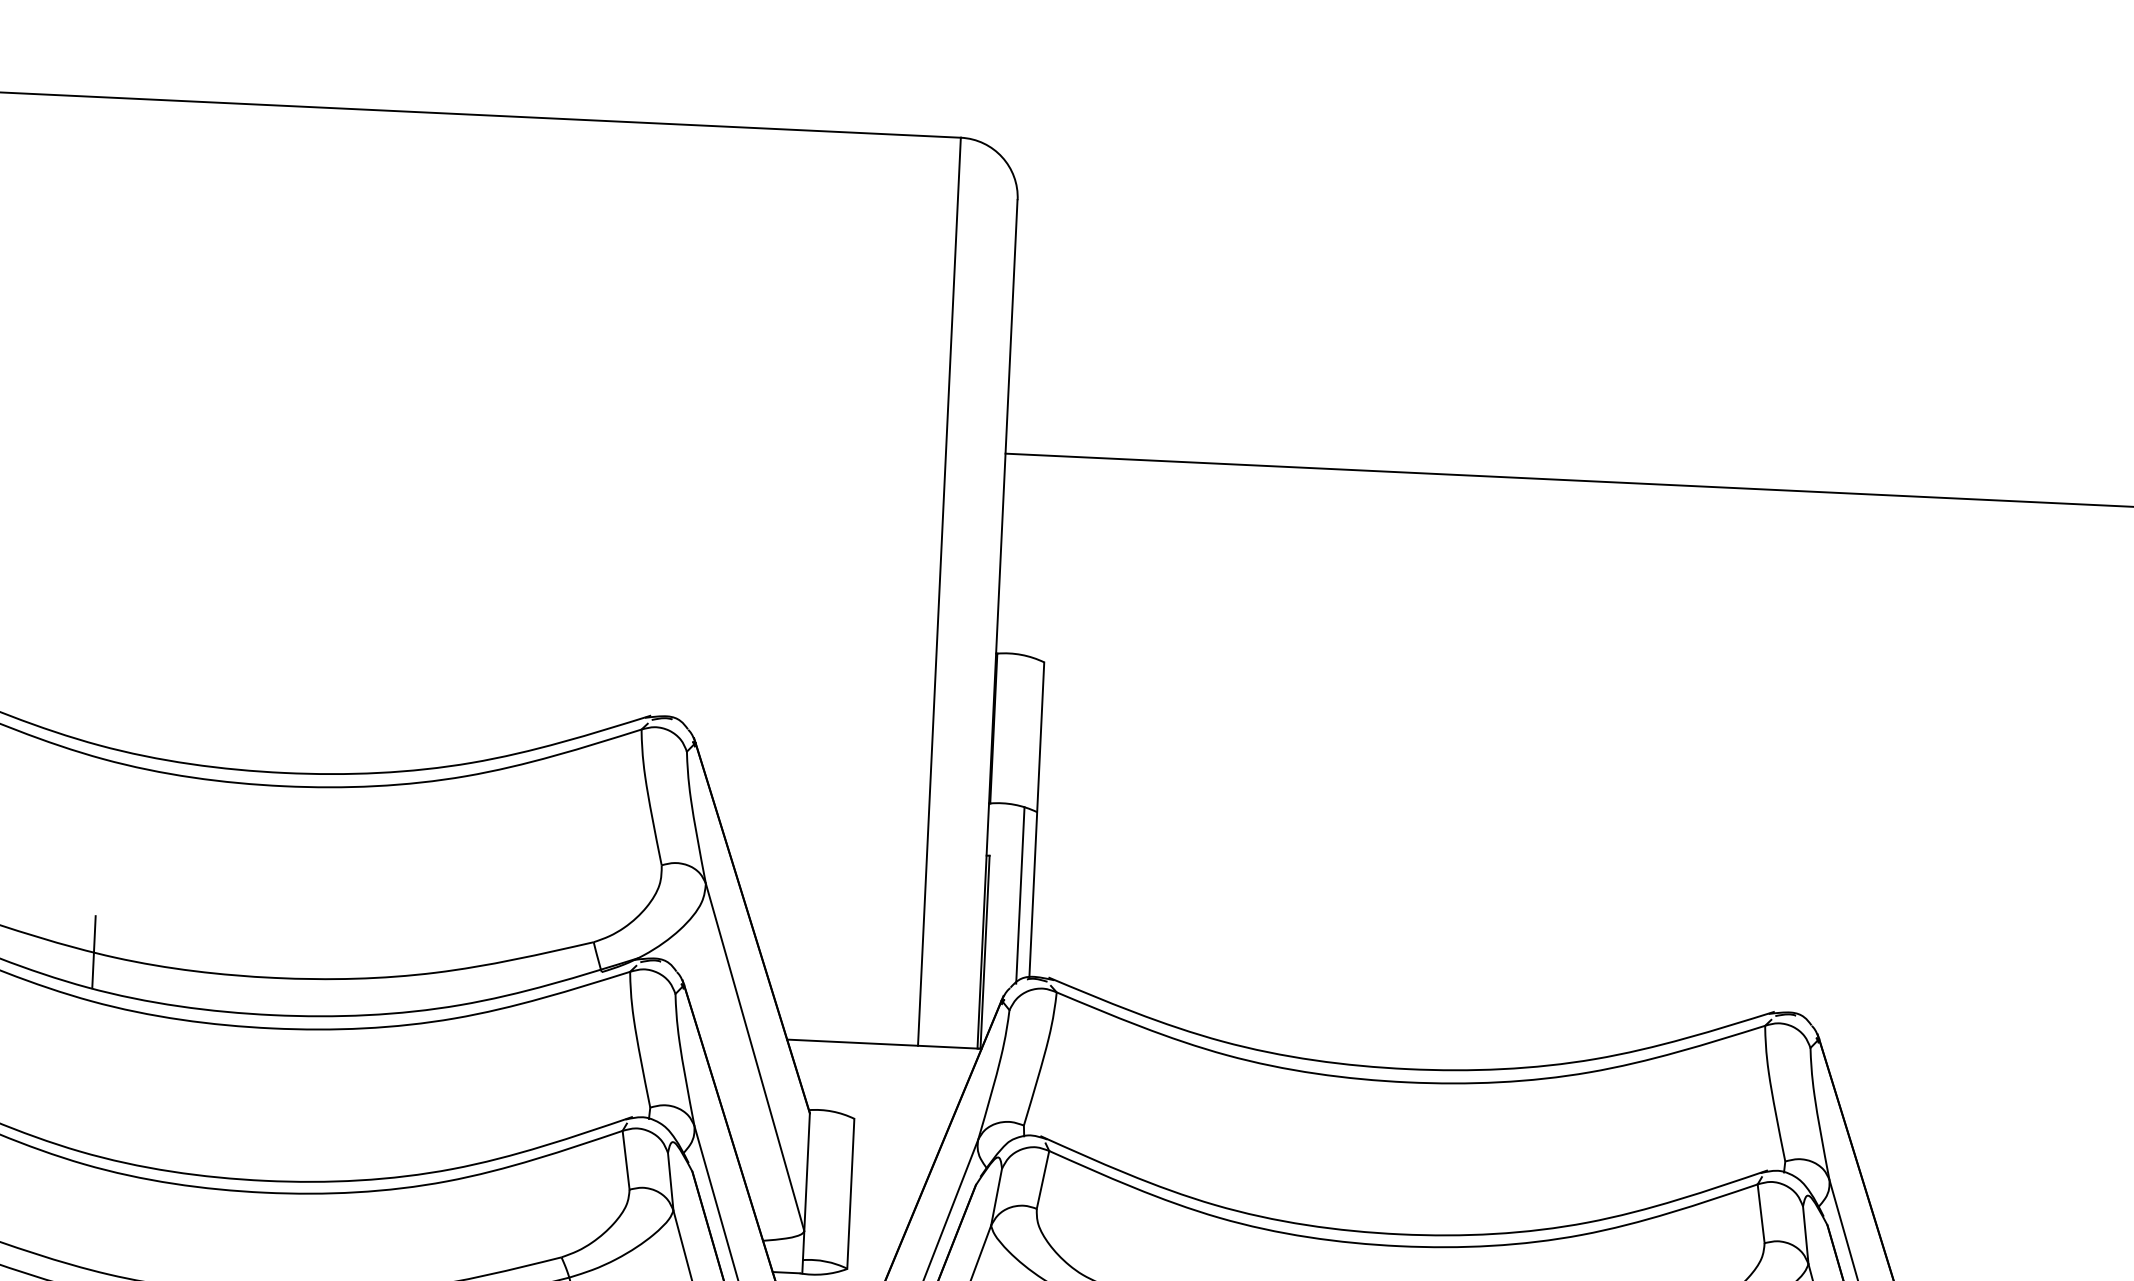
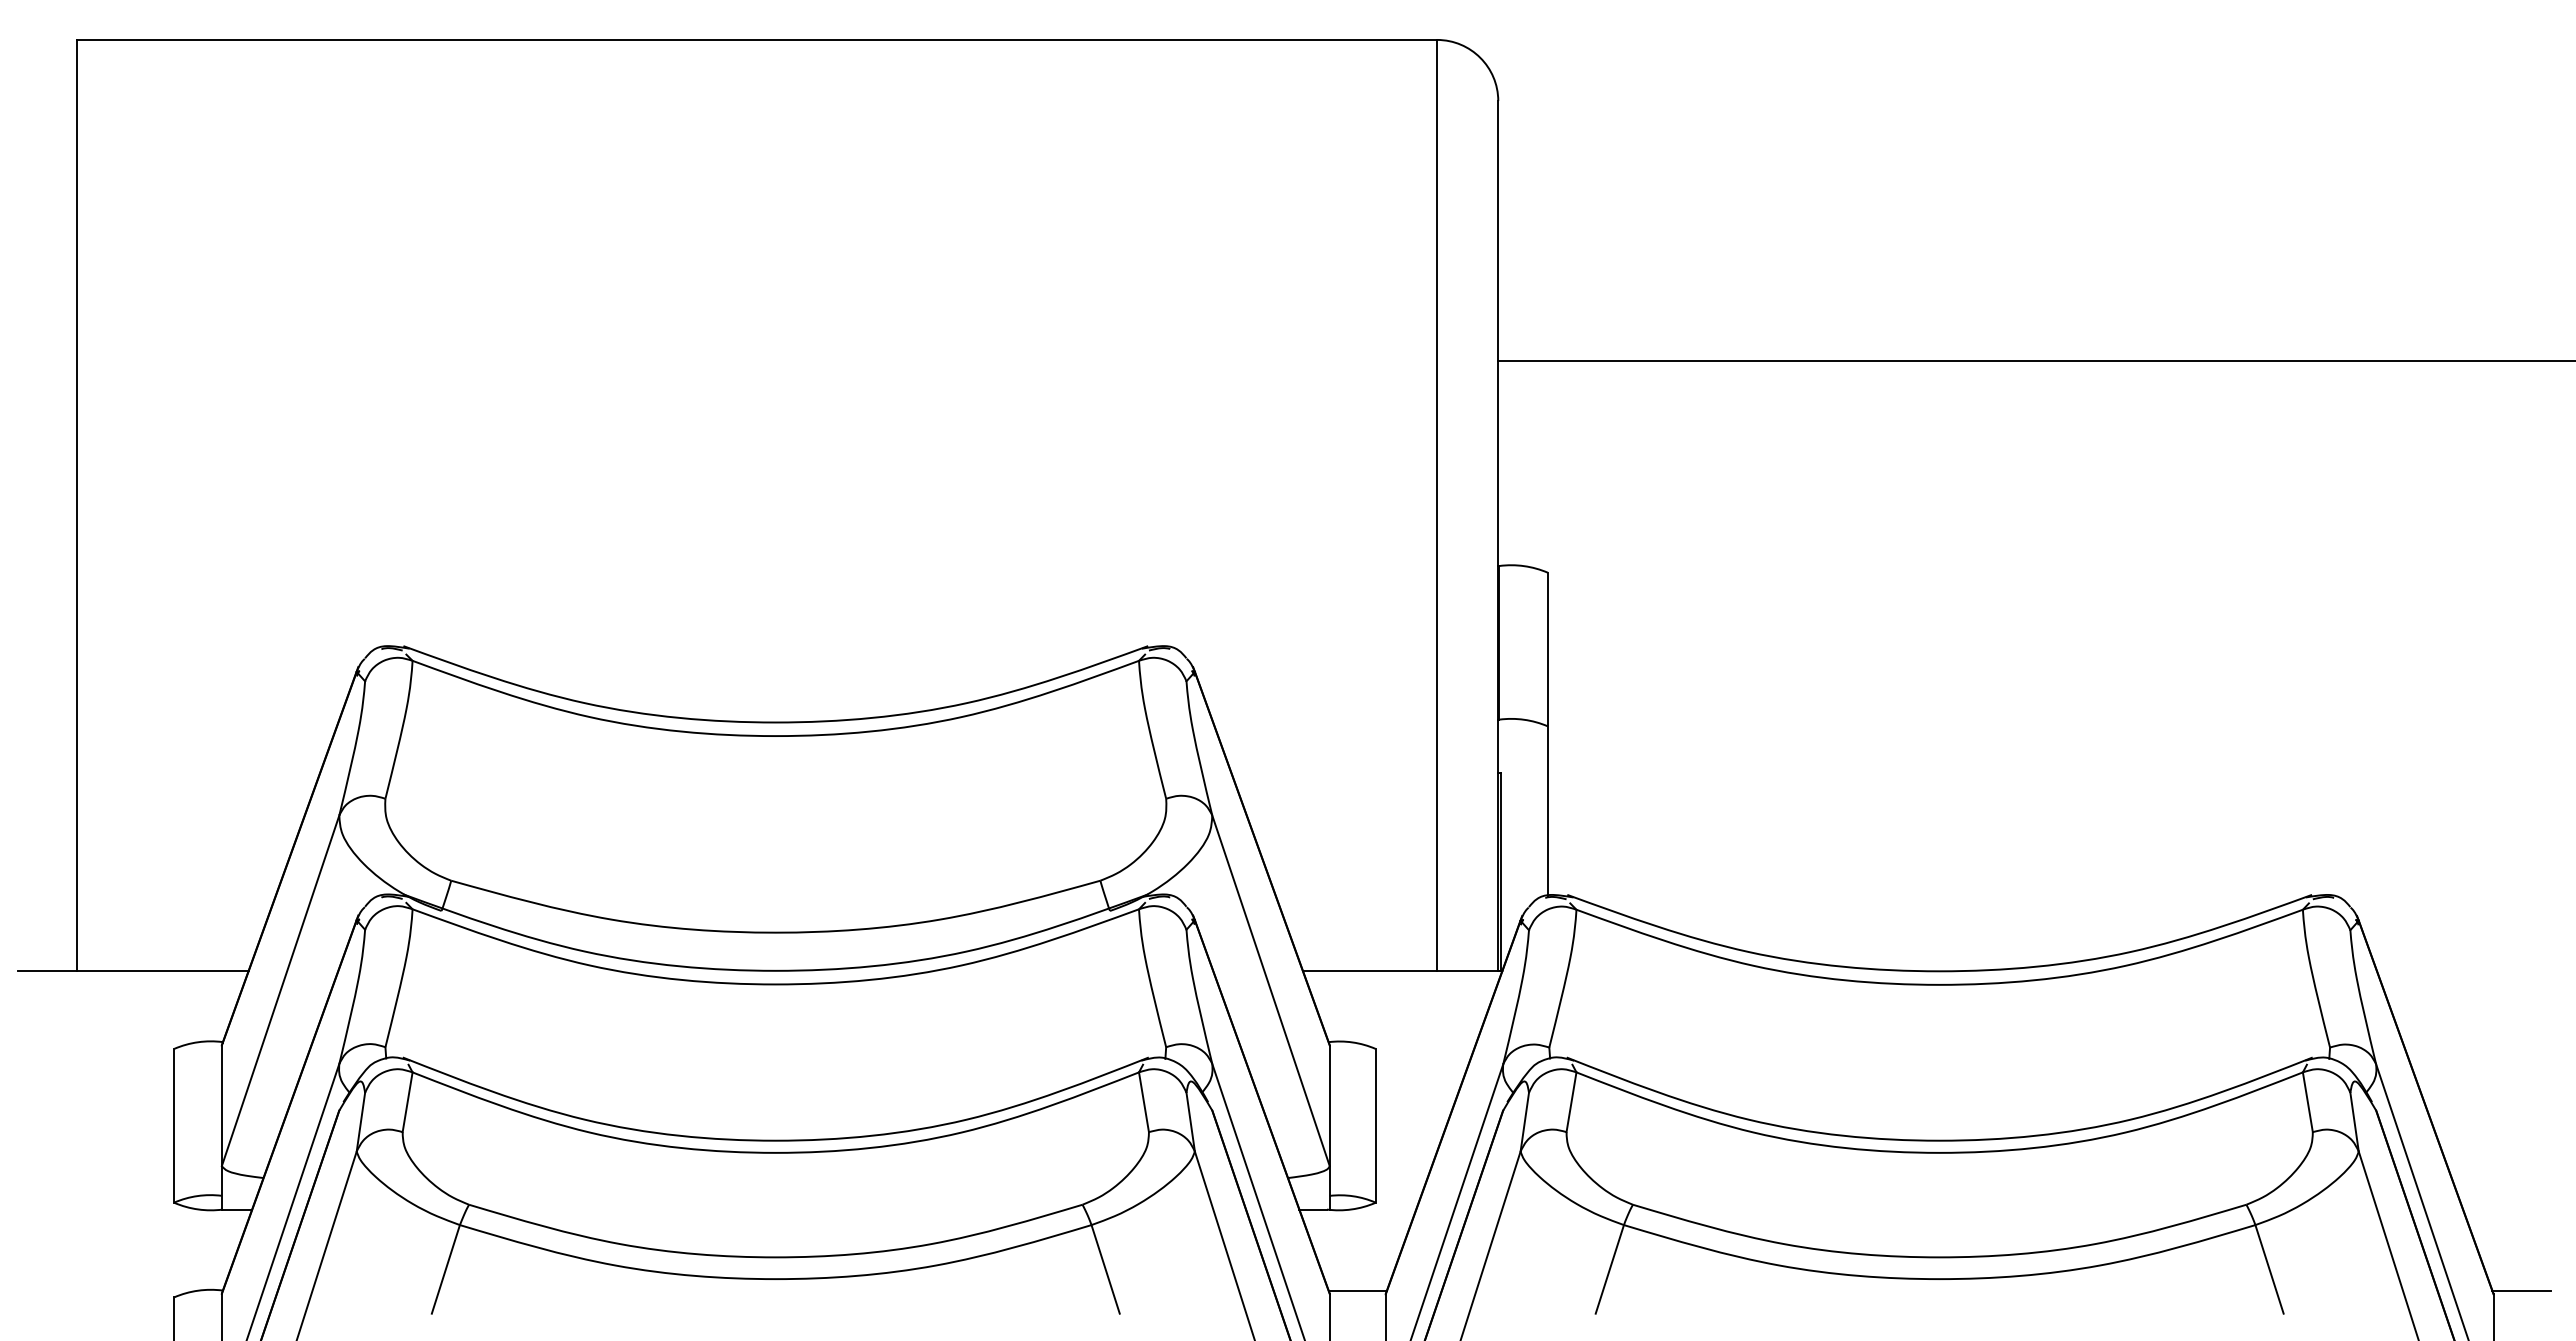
line: (1020, 894) -> (1534, 811), removed
line: (94, 951) -> (589, 914), removed

